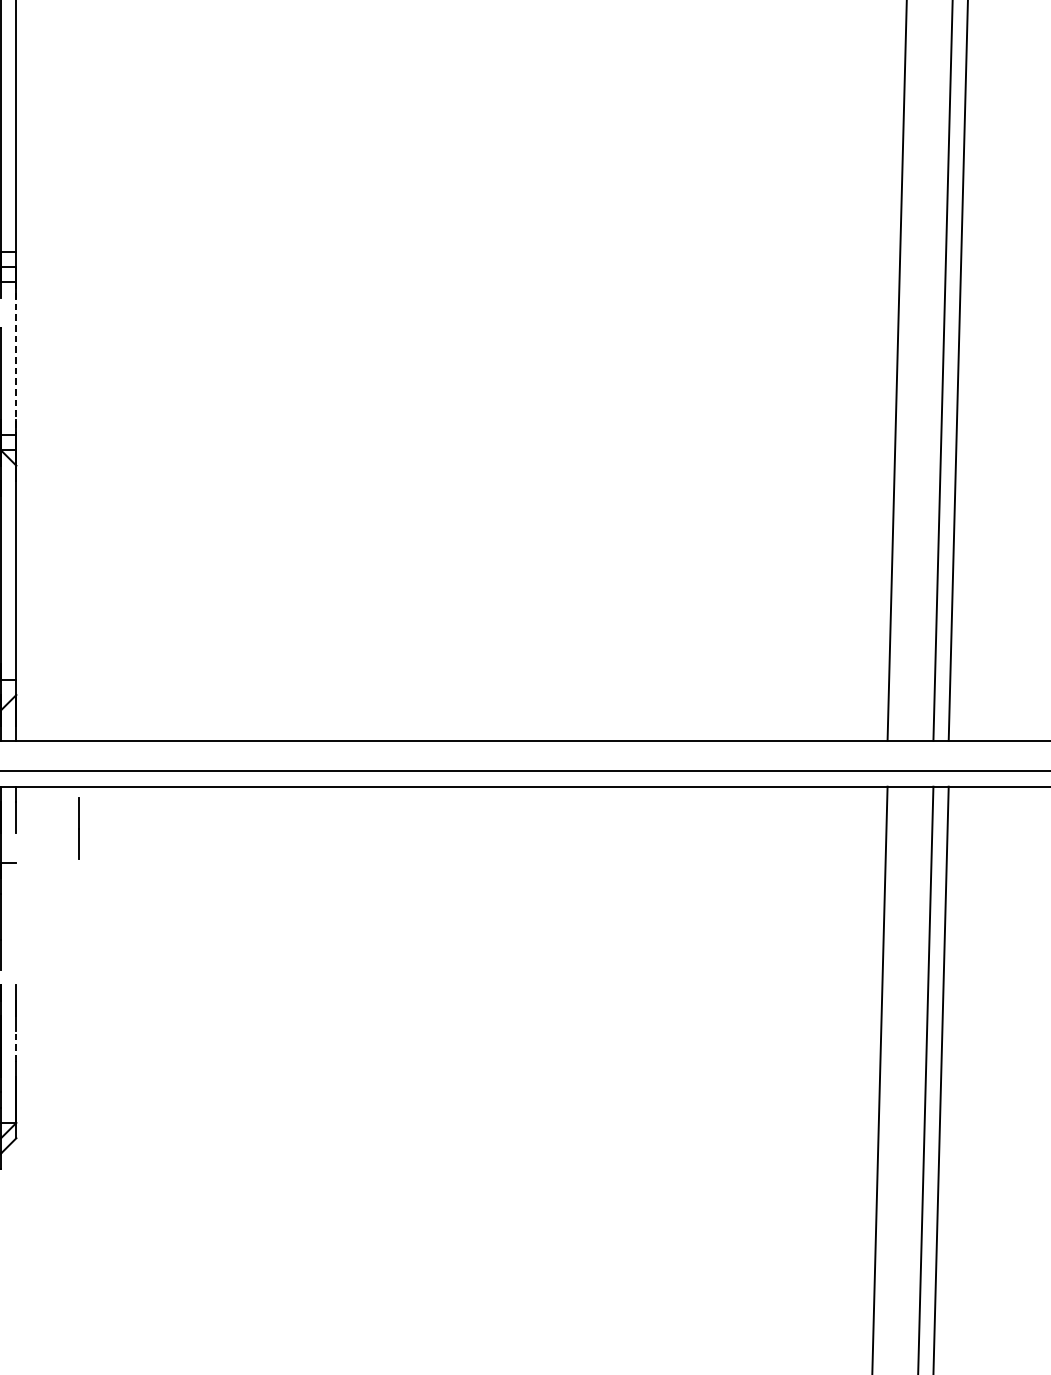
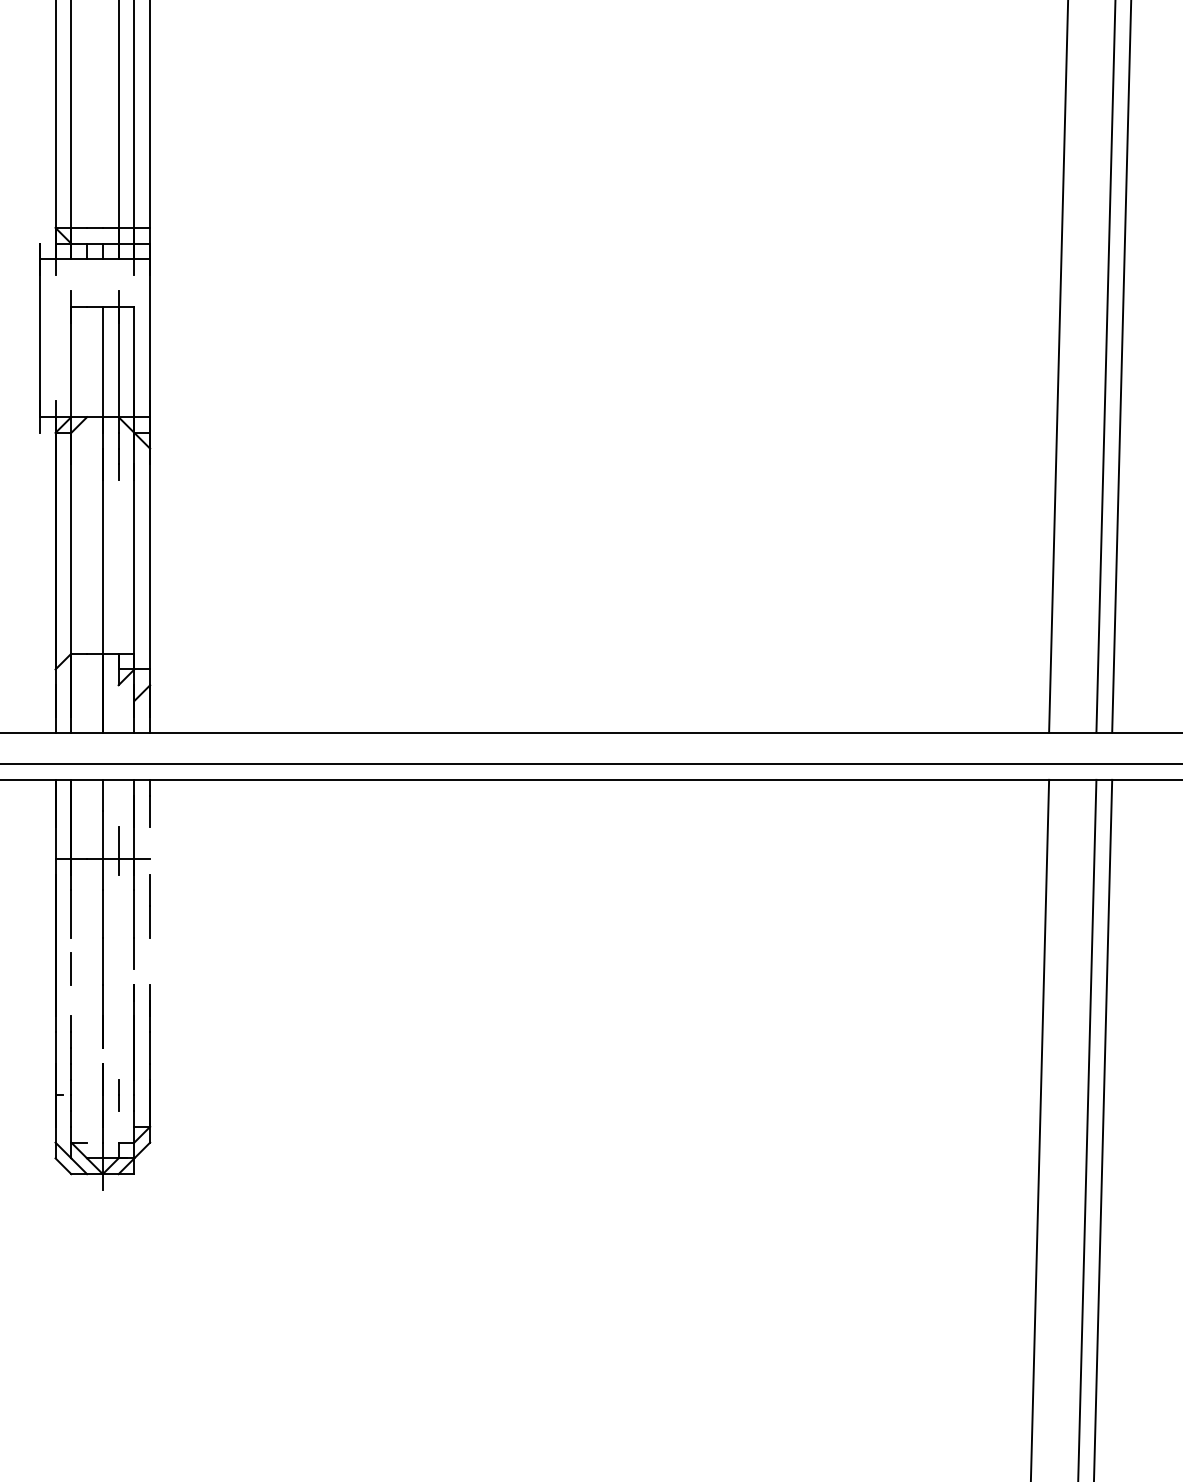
line: (16, 358) -> (150, 338), dashed -> solid
line: (78, 828) -> (149, 906), moved
line: (16, 1046) -> (150, 1047), dashed -> solid

